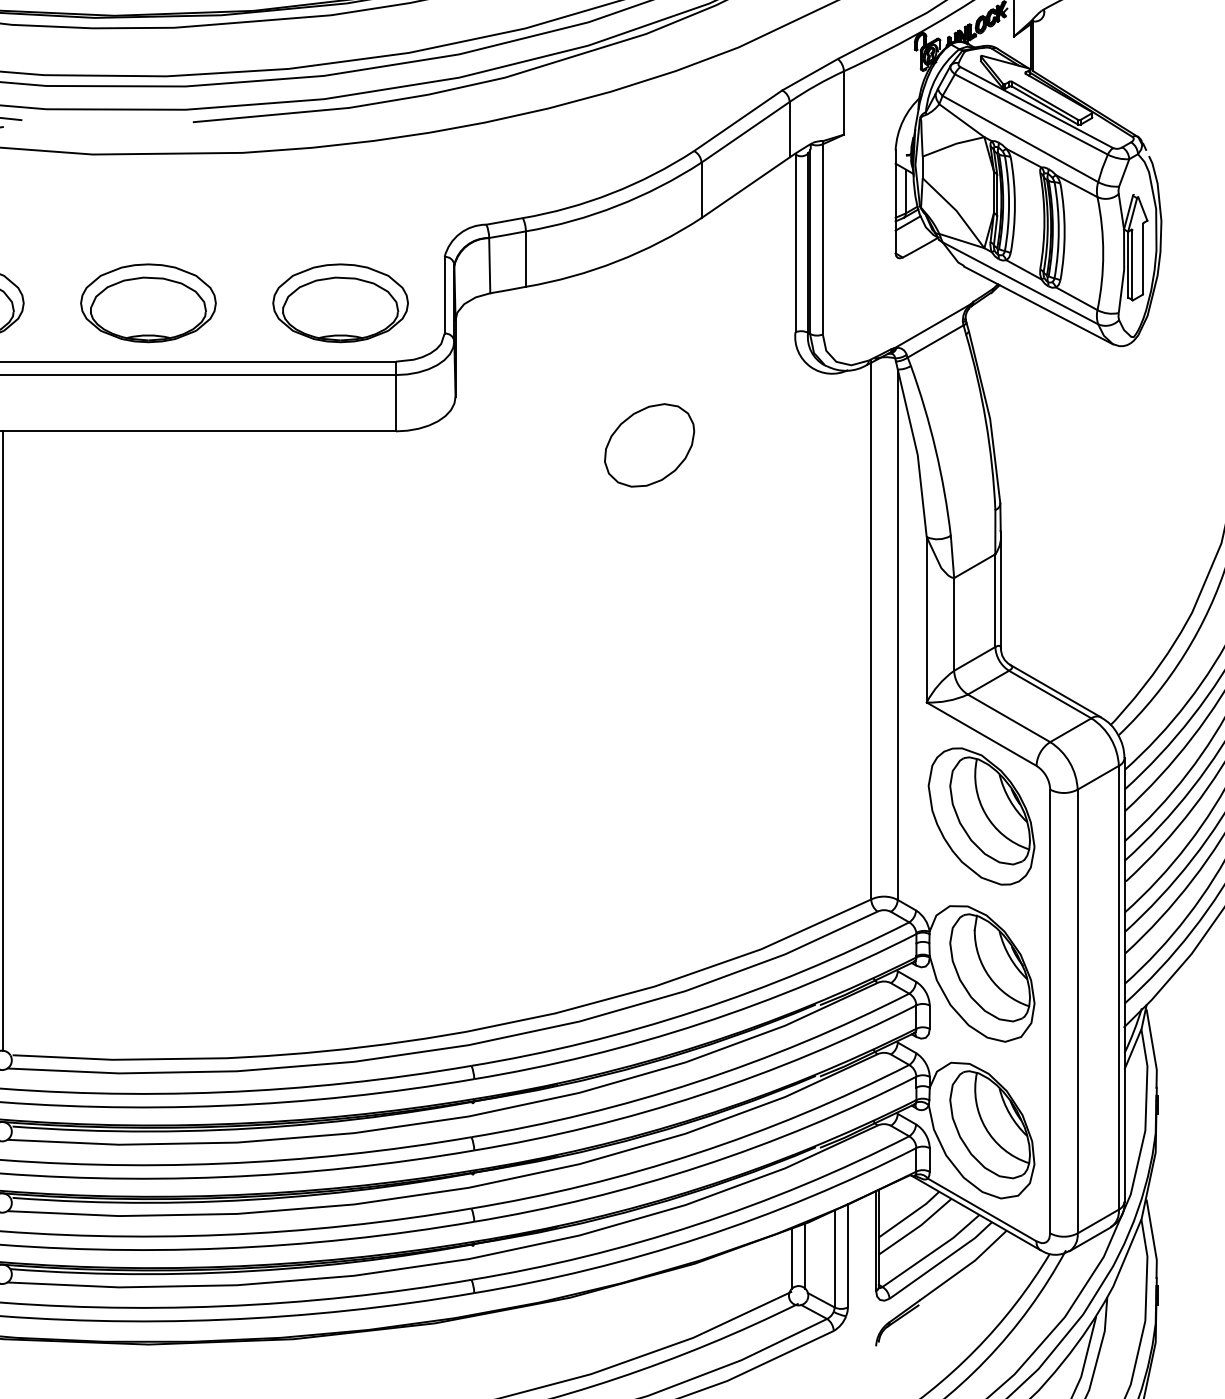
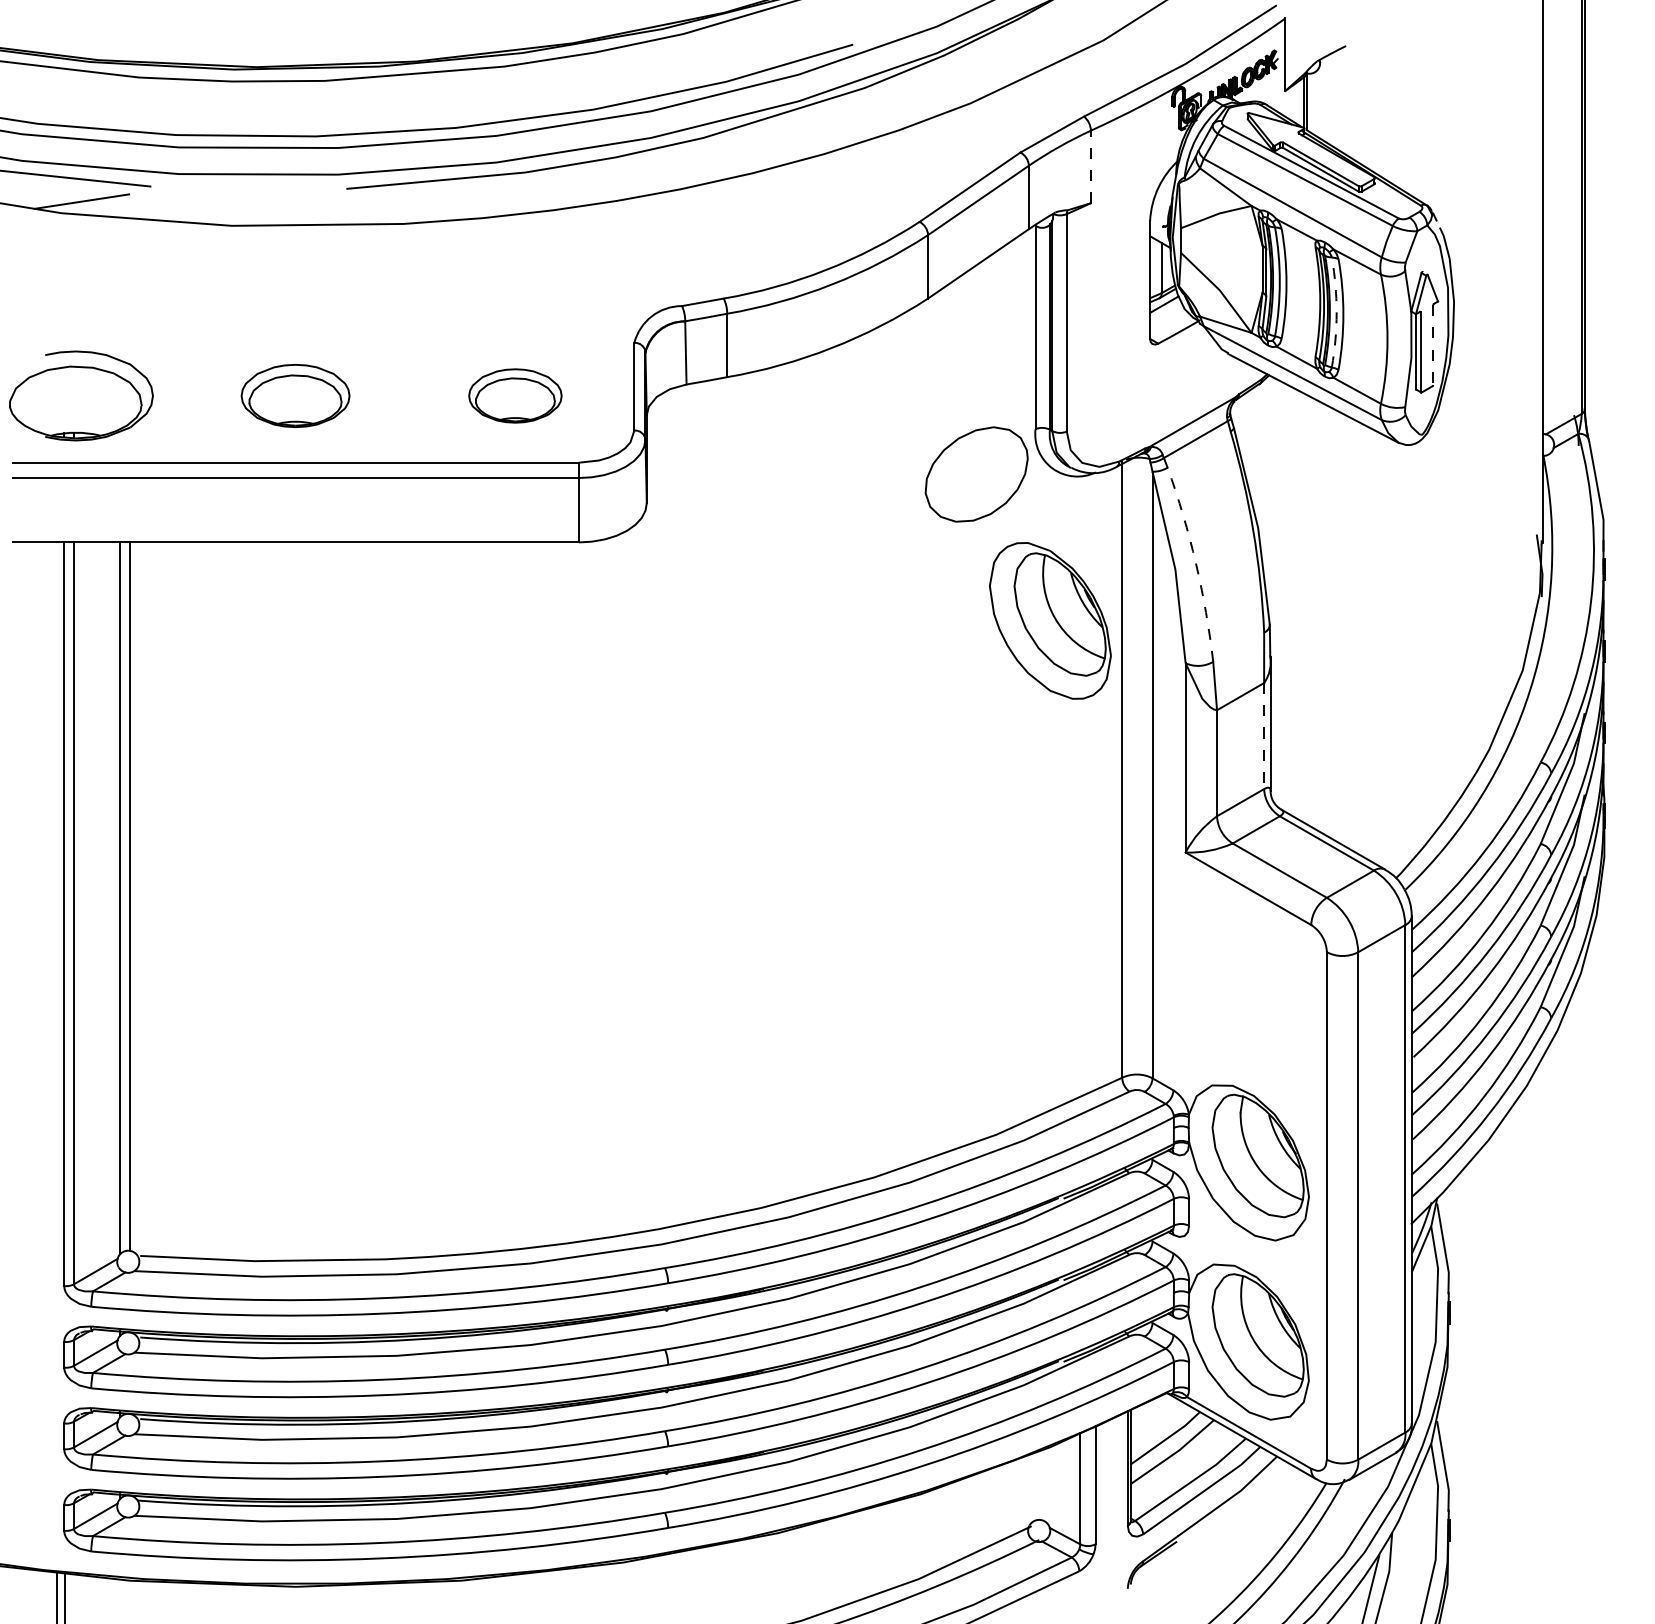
line: (843, 102) -> (1090, 166), solid -> dashed
arc: (1058, 230) -> (1336, 312), solid -> dashed
line: (1143, 259) -> (1433, 345), solid -> dashed
part: (148, 302) -> (295, 395), size x0.7
part: (340, 302) -> (515, 395), size x0.6
part: (649, 445) -> (976, 474), moved
arc: (935, 449) -> (1195, 563), solid -> dashed
line: (995, 601) -> (1264, 736), solid -> dashed
part: (981, 816) -> (1050, 620), moved
line: (805, 1255) -> (1046, 1485), removed
line: (791, 1258) -> (1031, 1488), removed

